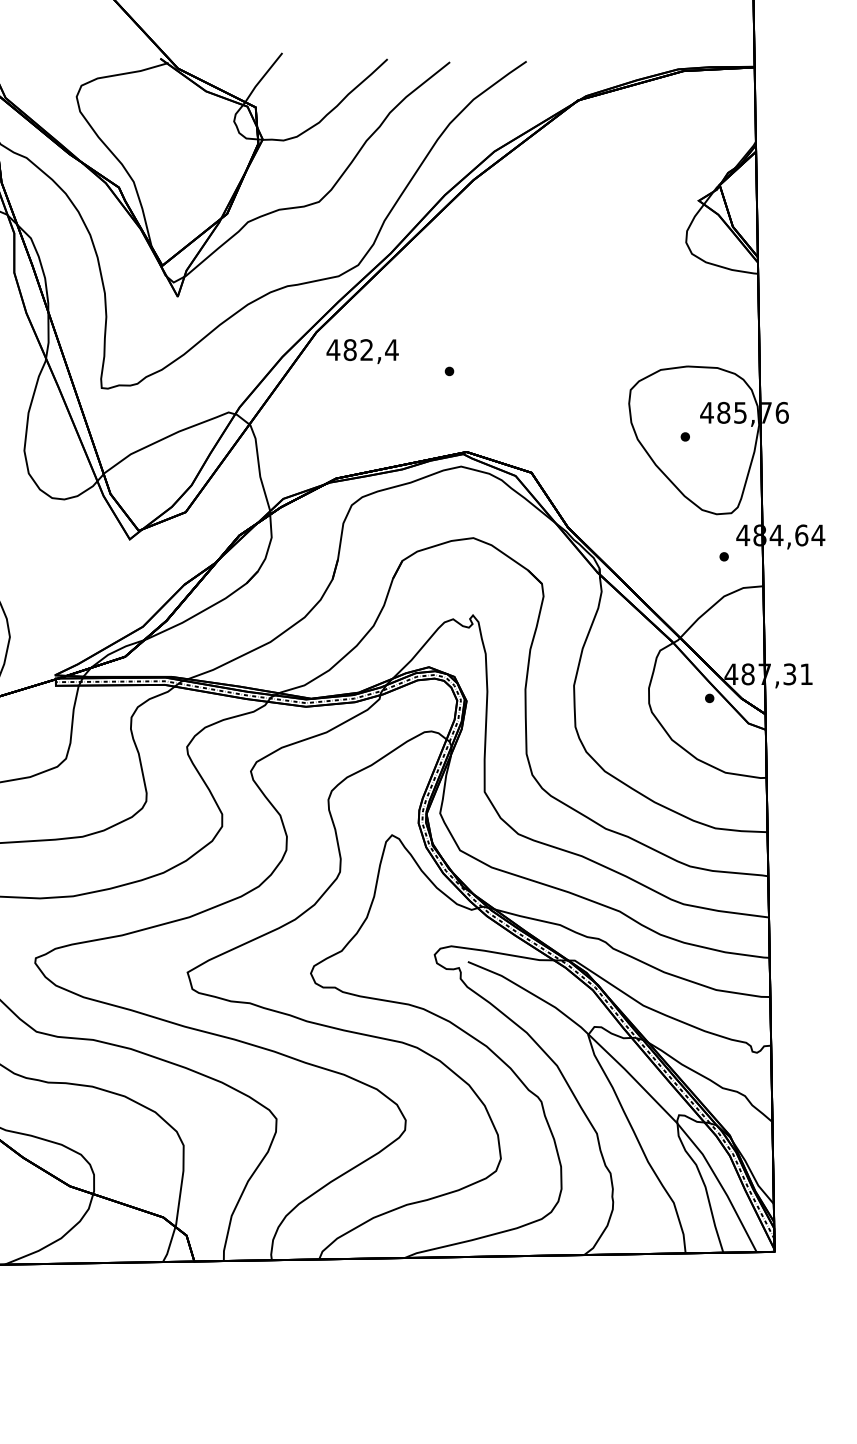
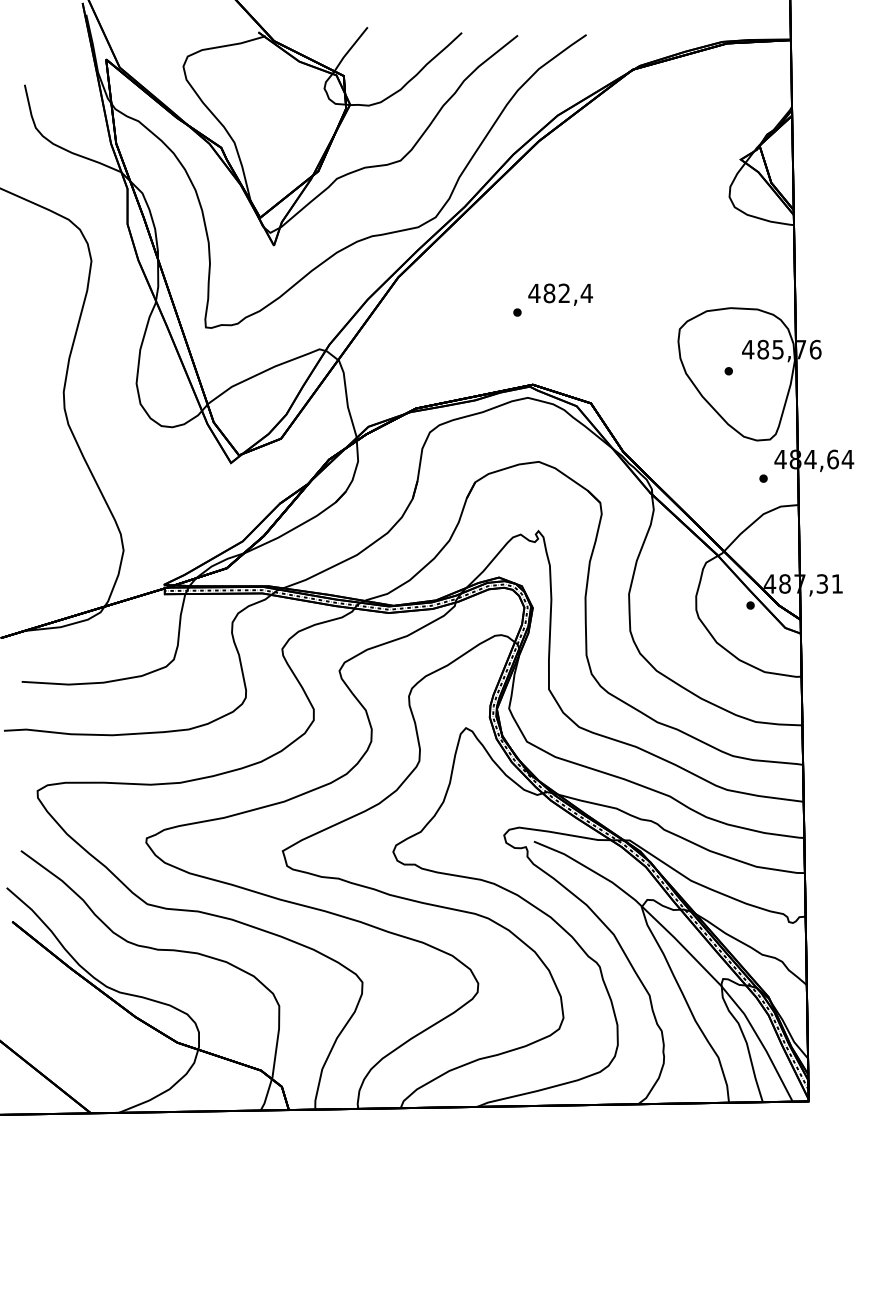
text: (362, 351) -> (560, 294), moved

